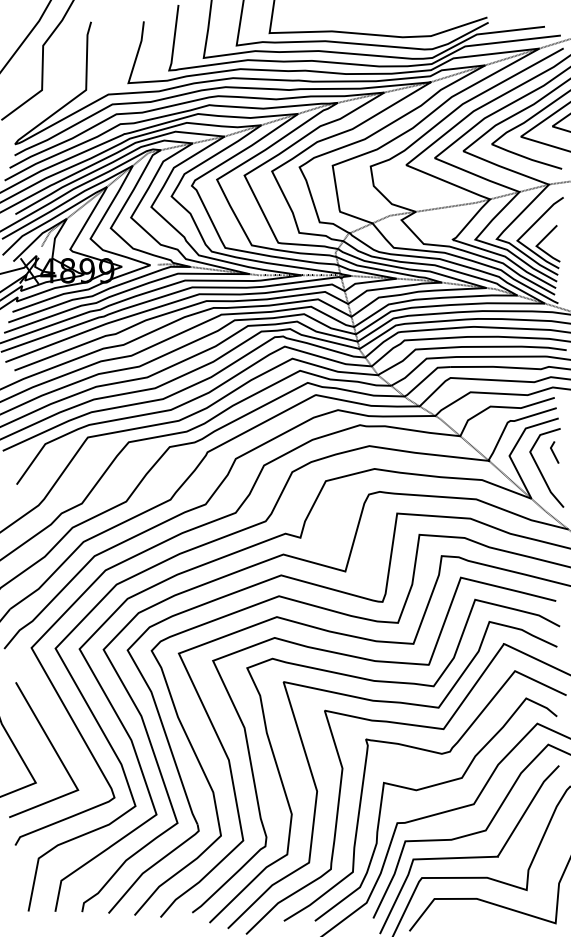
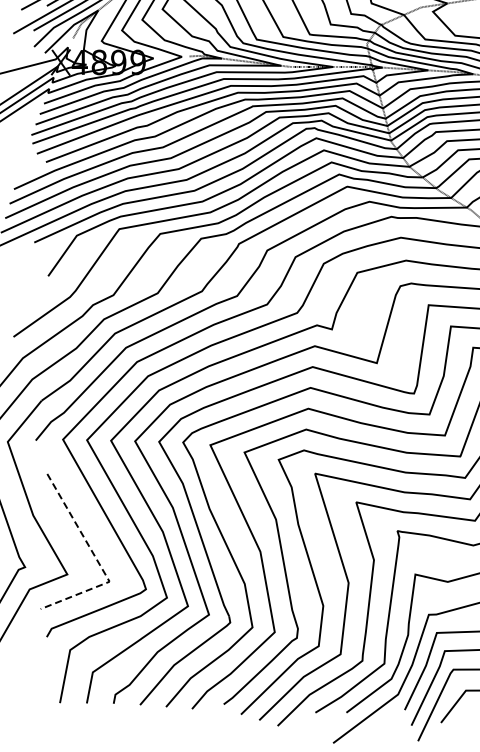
line: (66, 769) -> (97, 561), solid -> dashed

